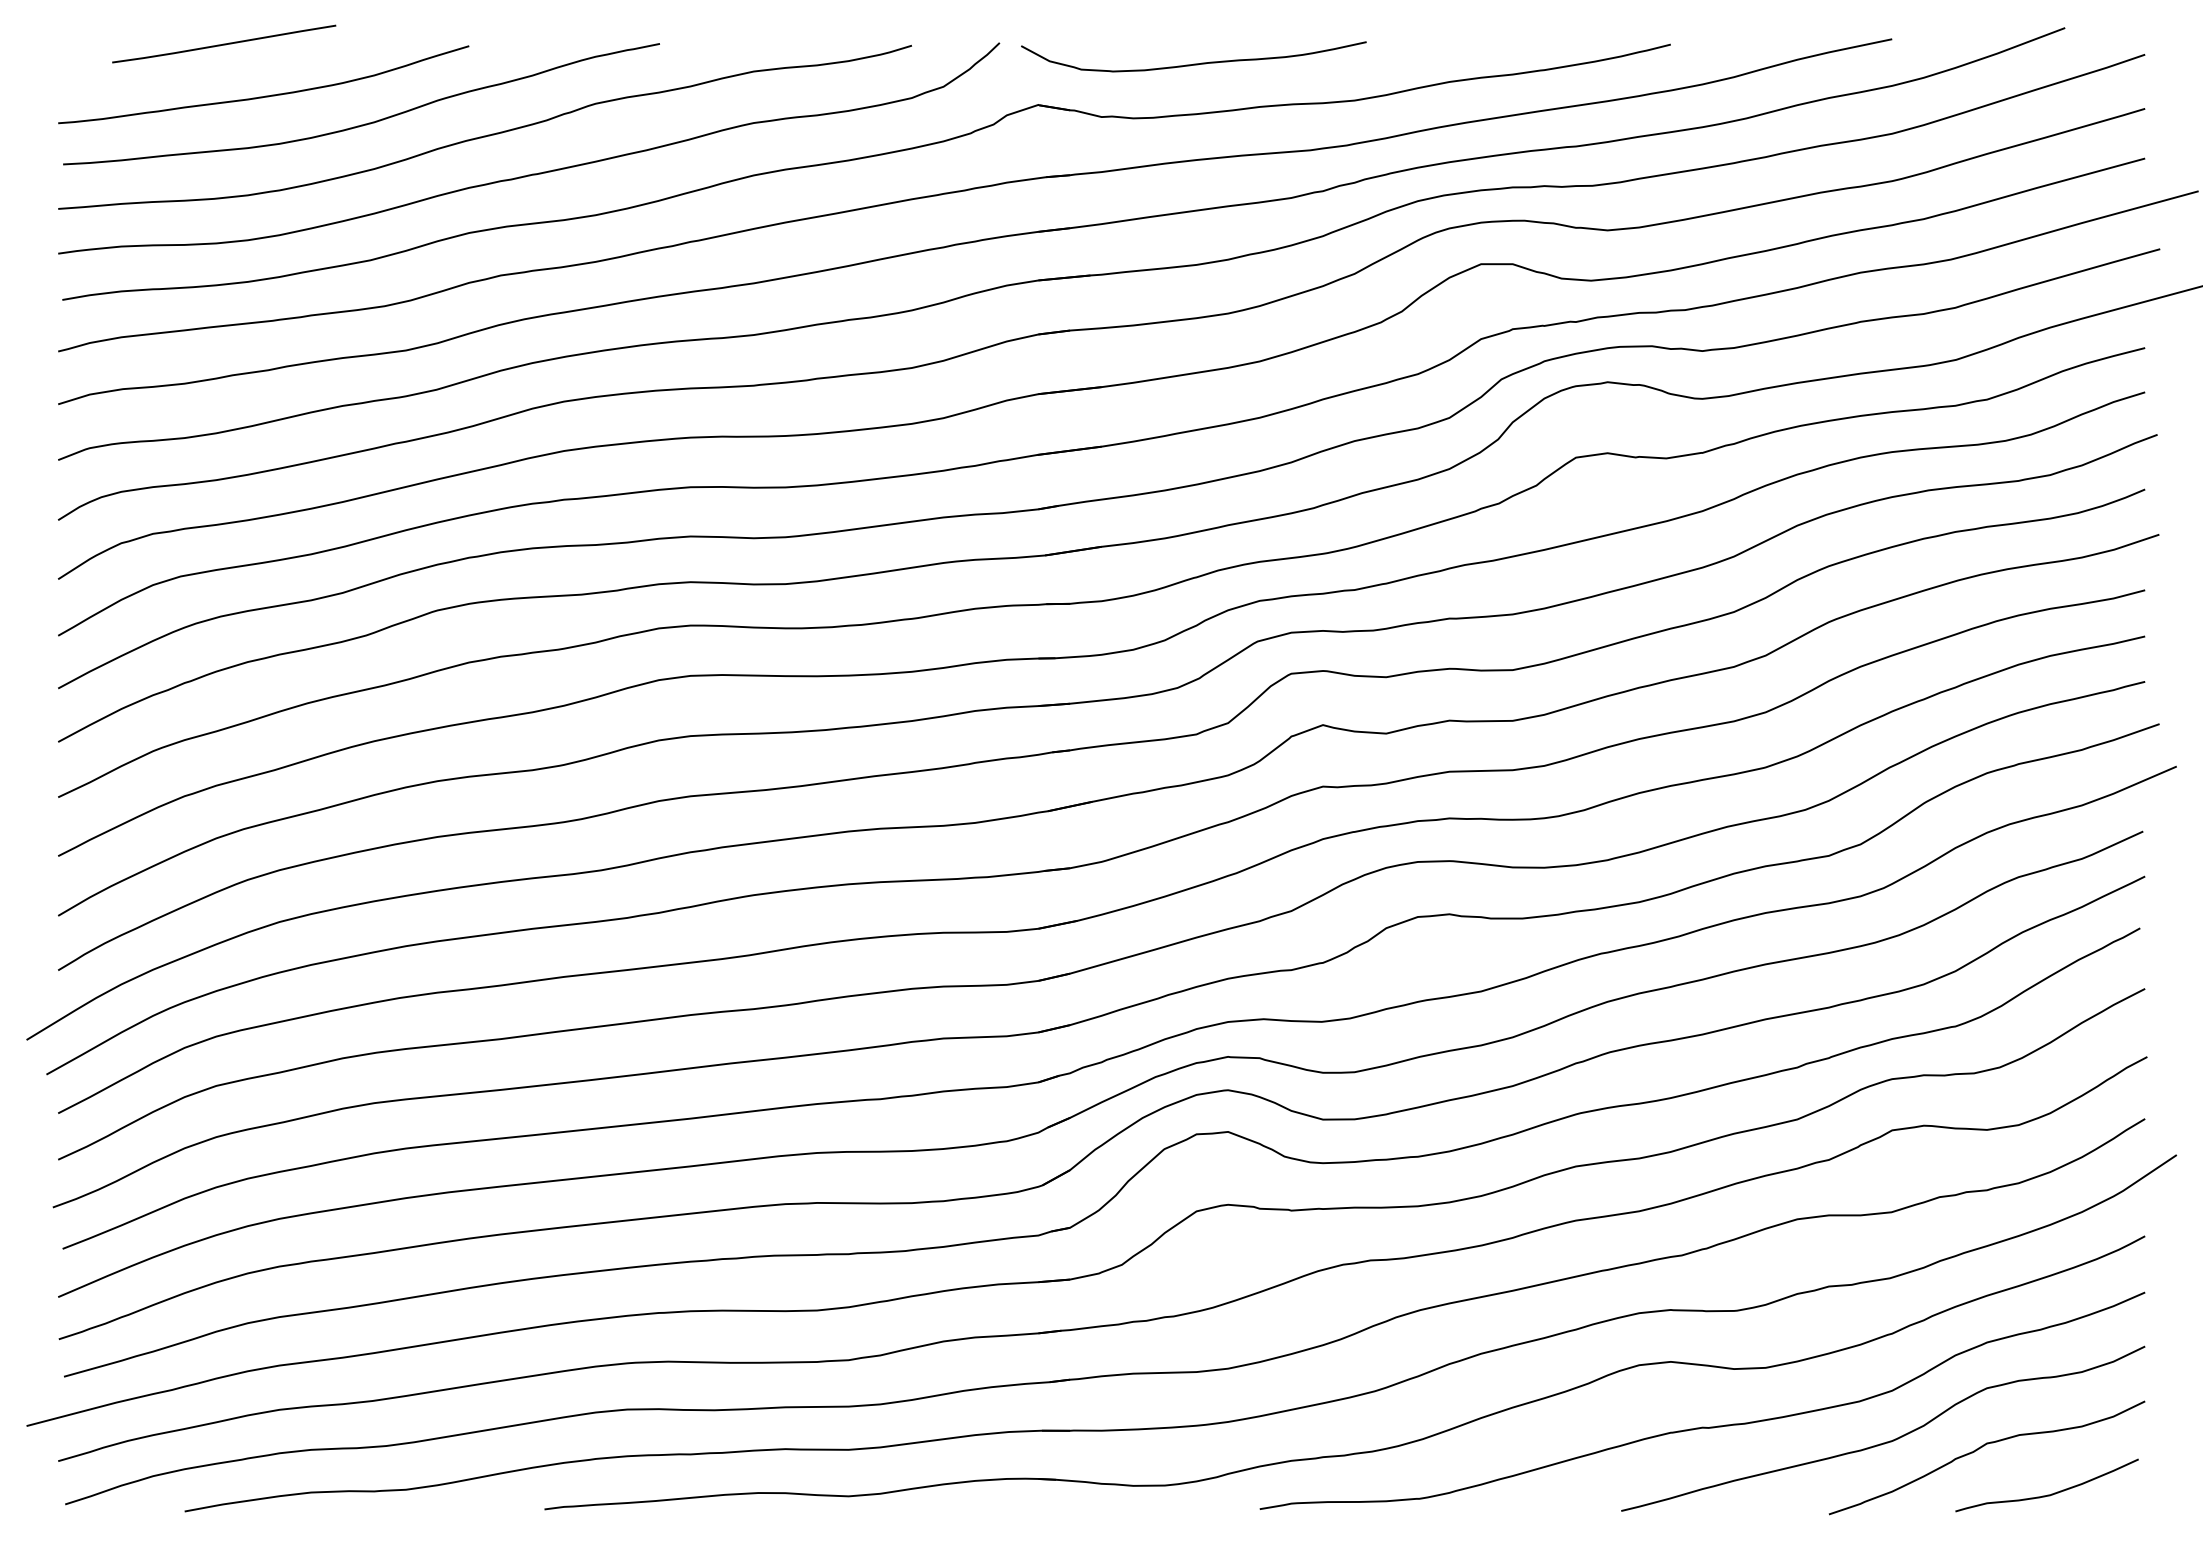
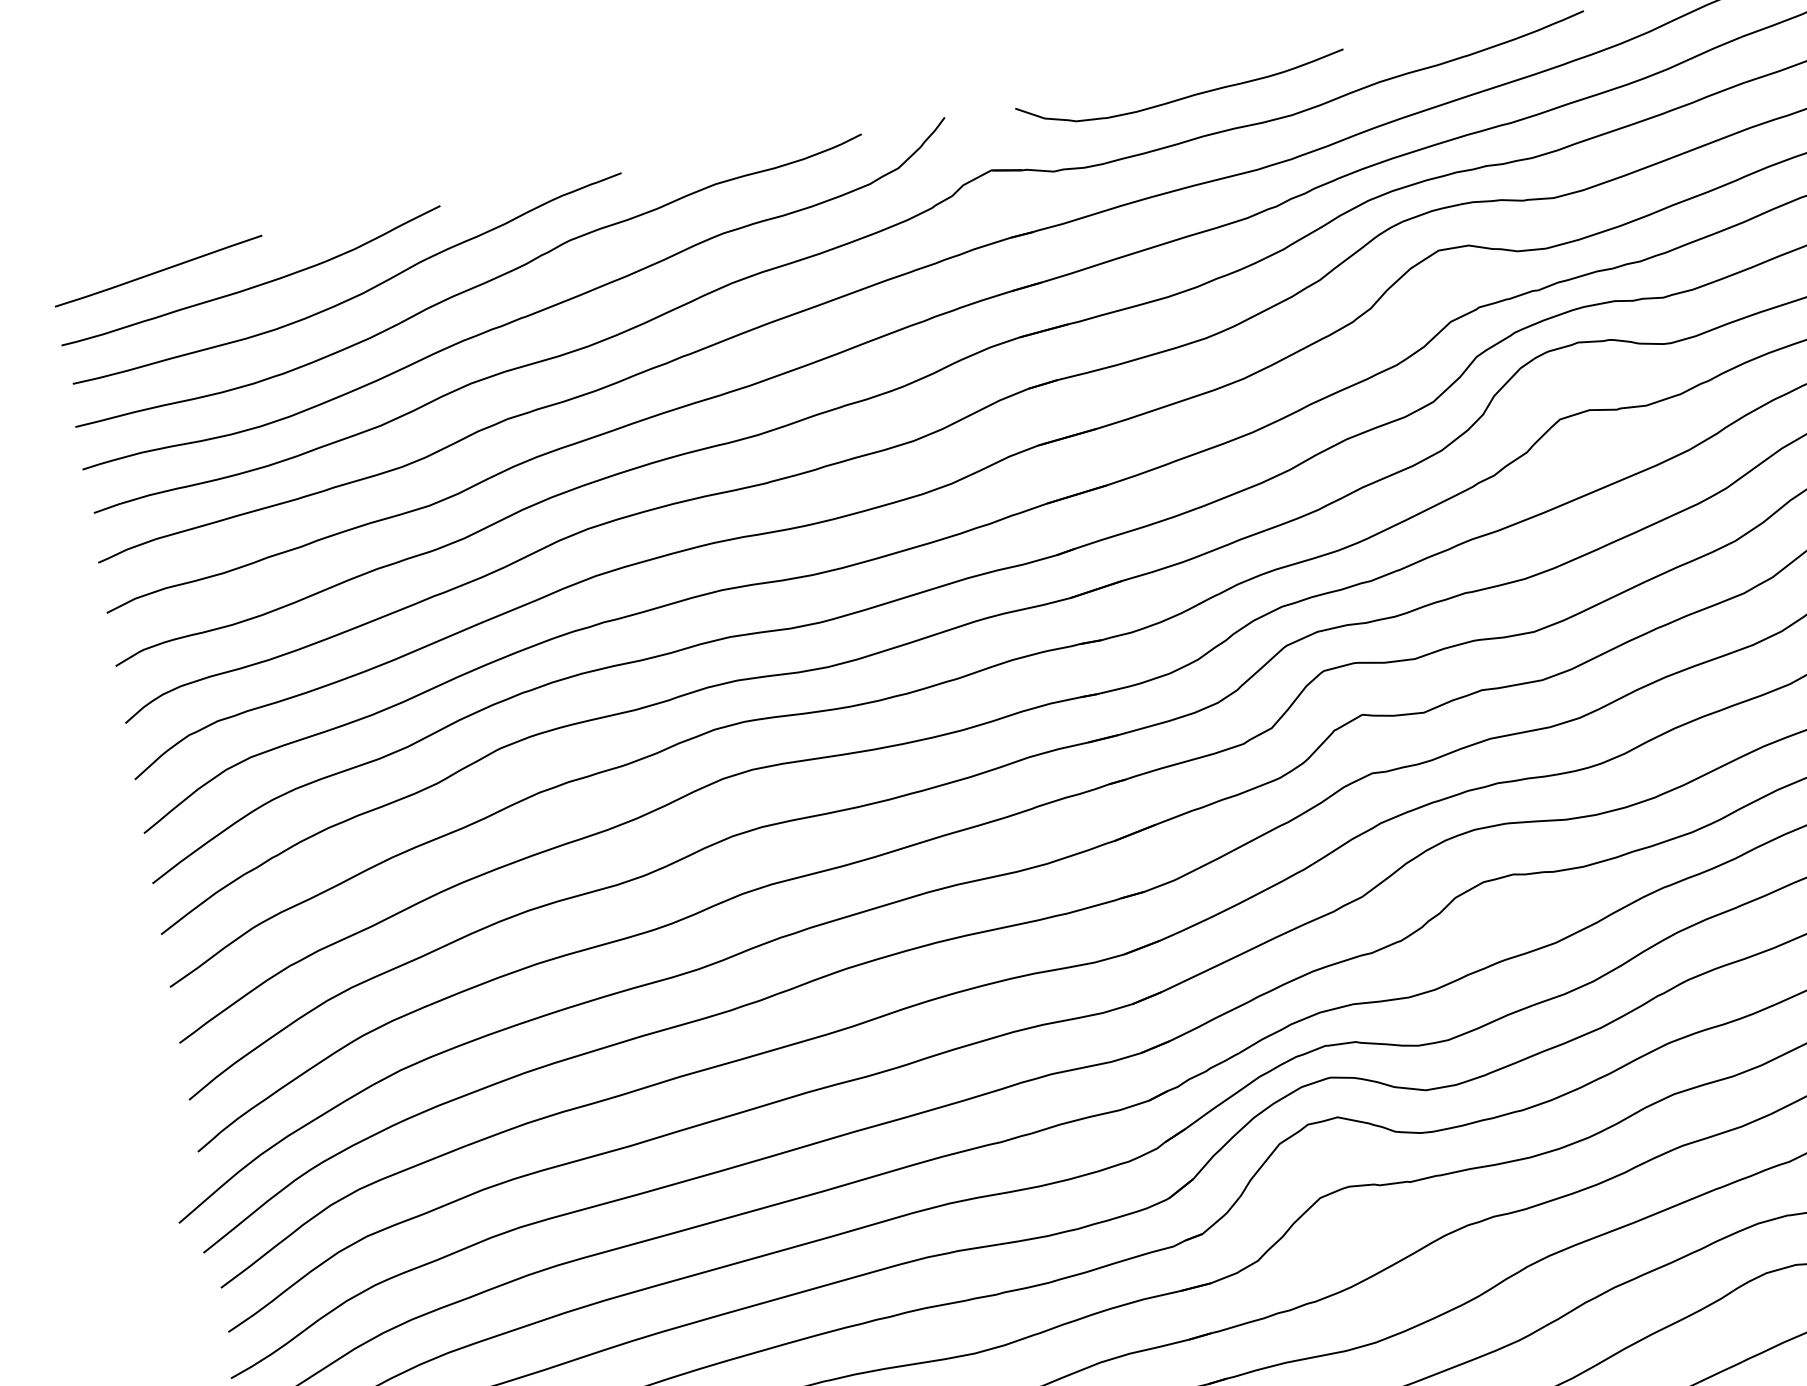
line: (224, 43) -> (158, 270), moved
curve: (1193, 63) -> (1182, 97), moved

